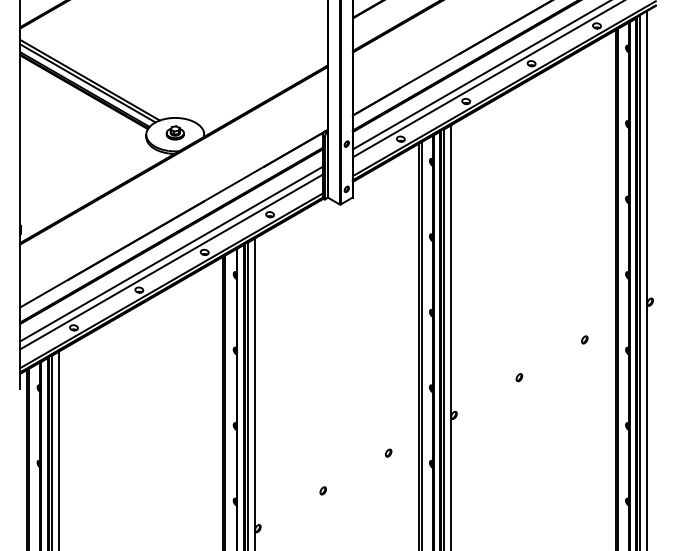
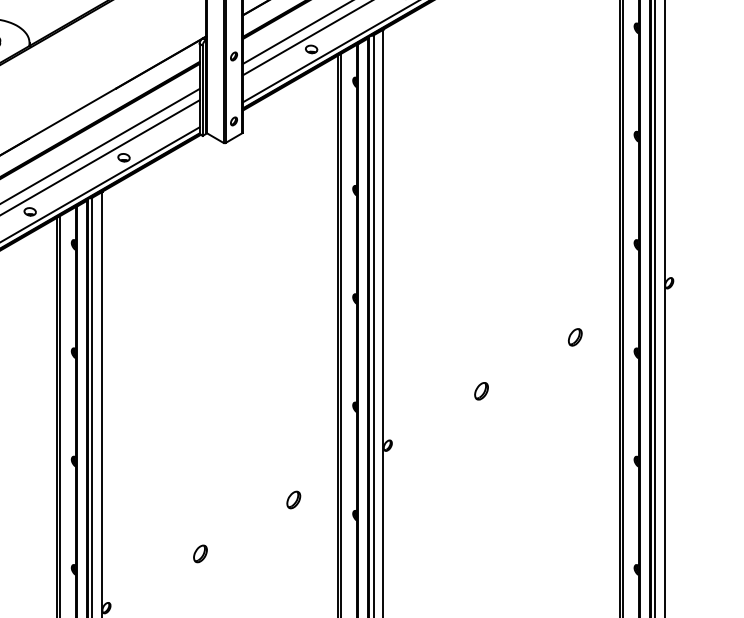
part: (584, 339) -> (575, 336), size x1.6
part: (519, 377) -> (481, 391), size x1.6
part: (388, 452) -> (293, 498), size x1.6
part: (322, 490) -> (199, 553), size x1.6

